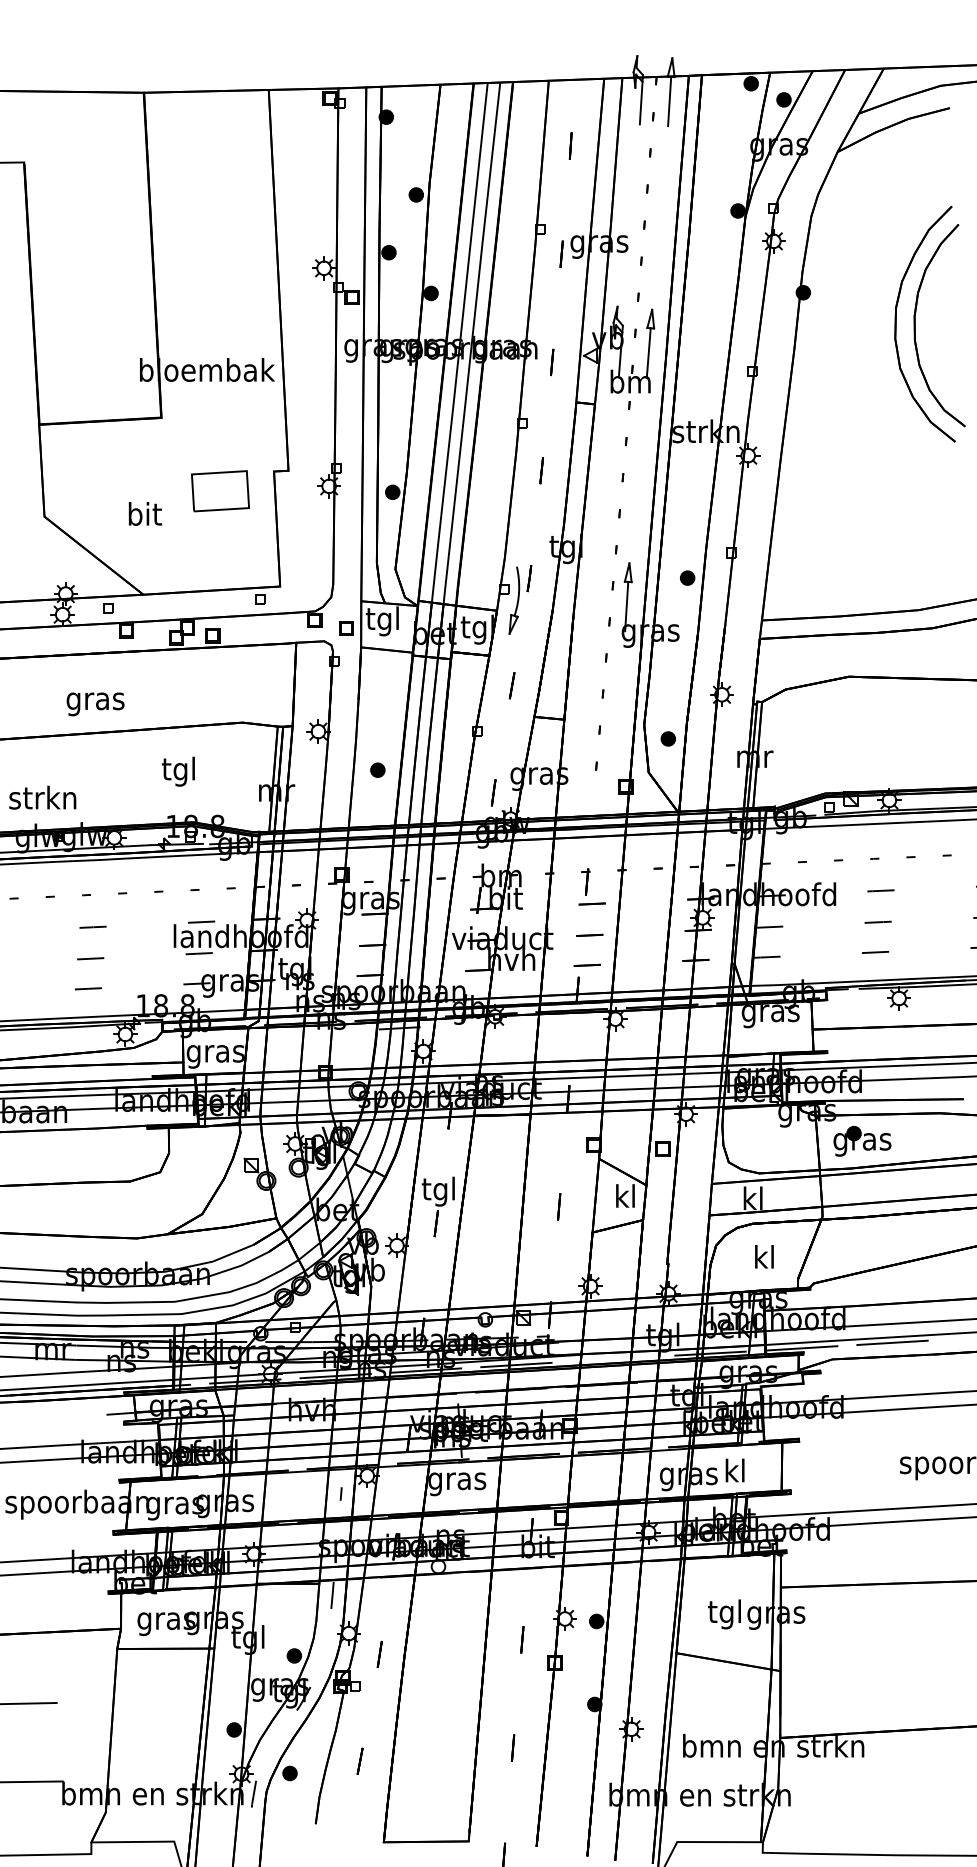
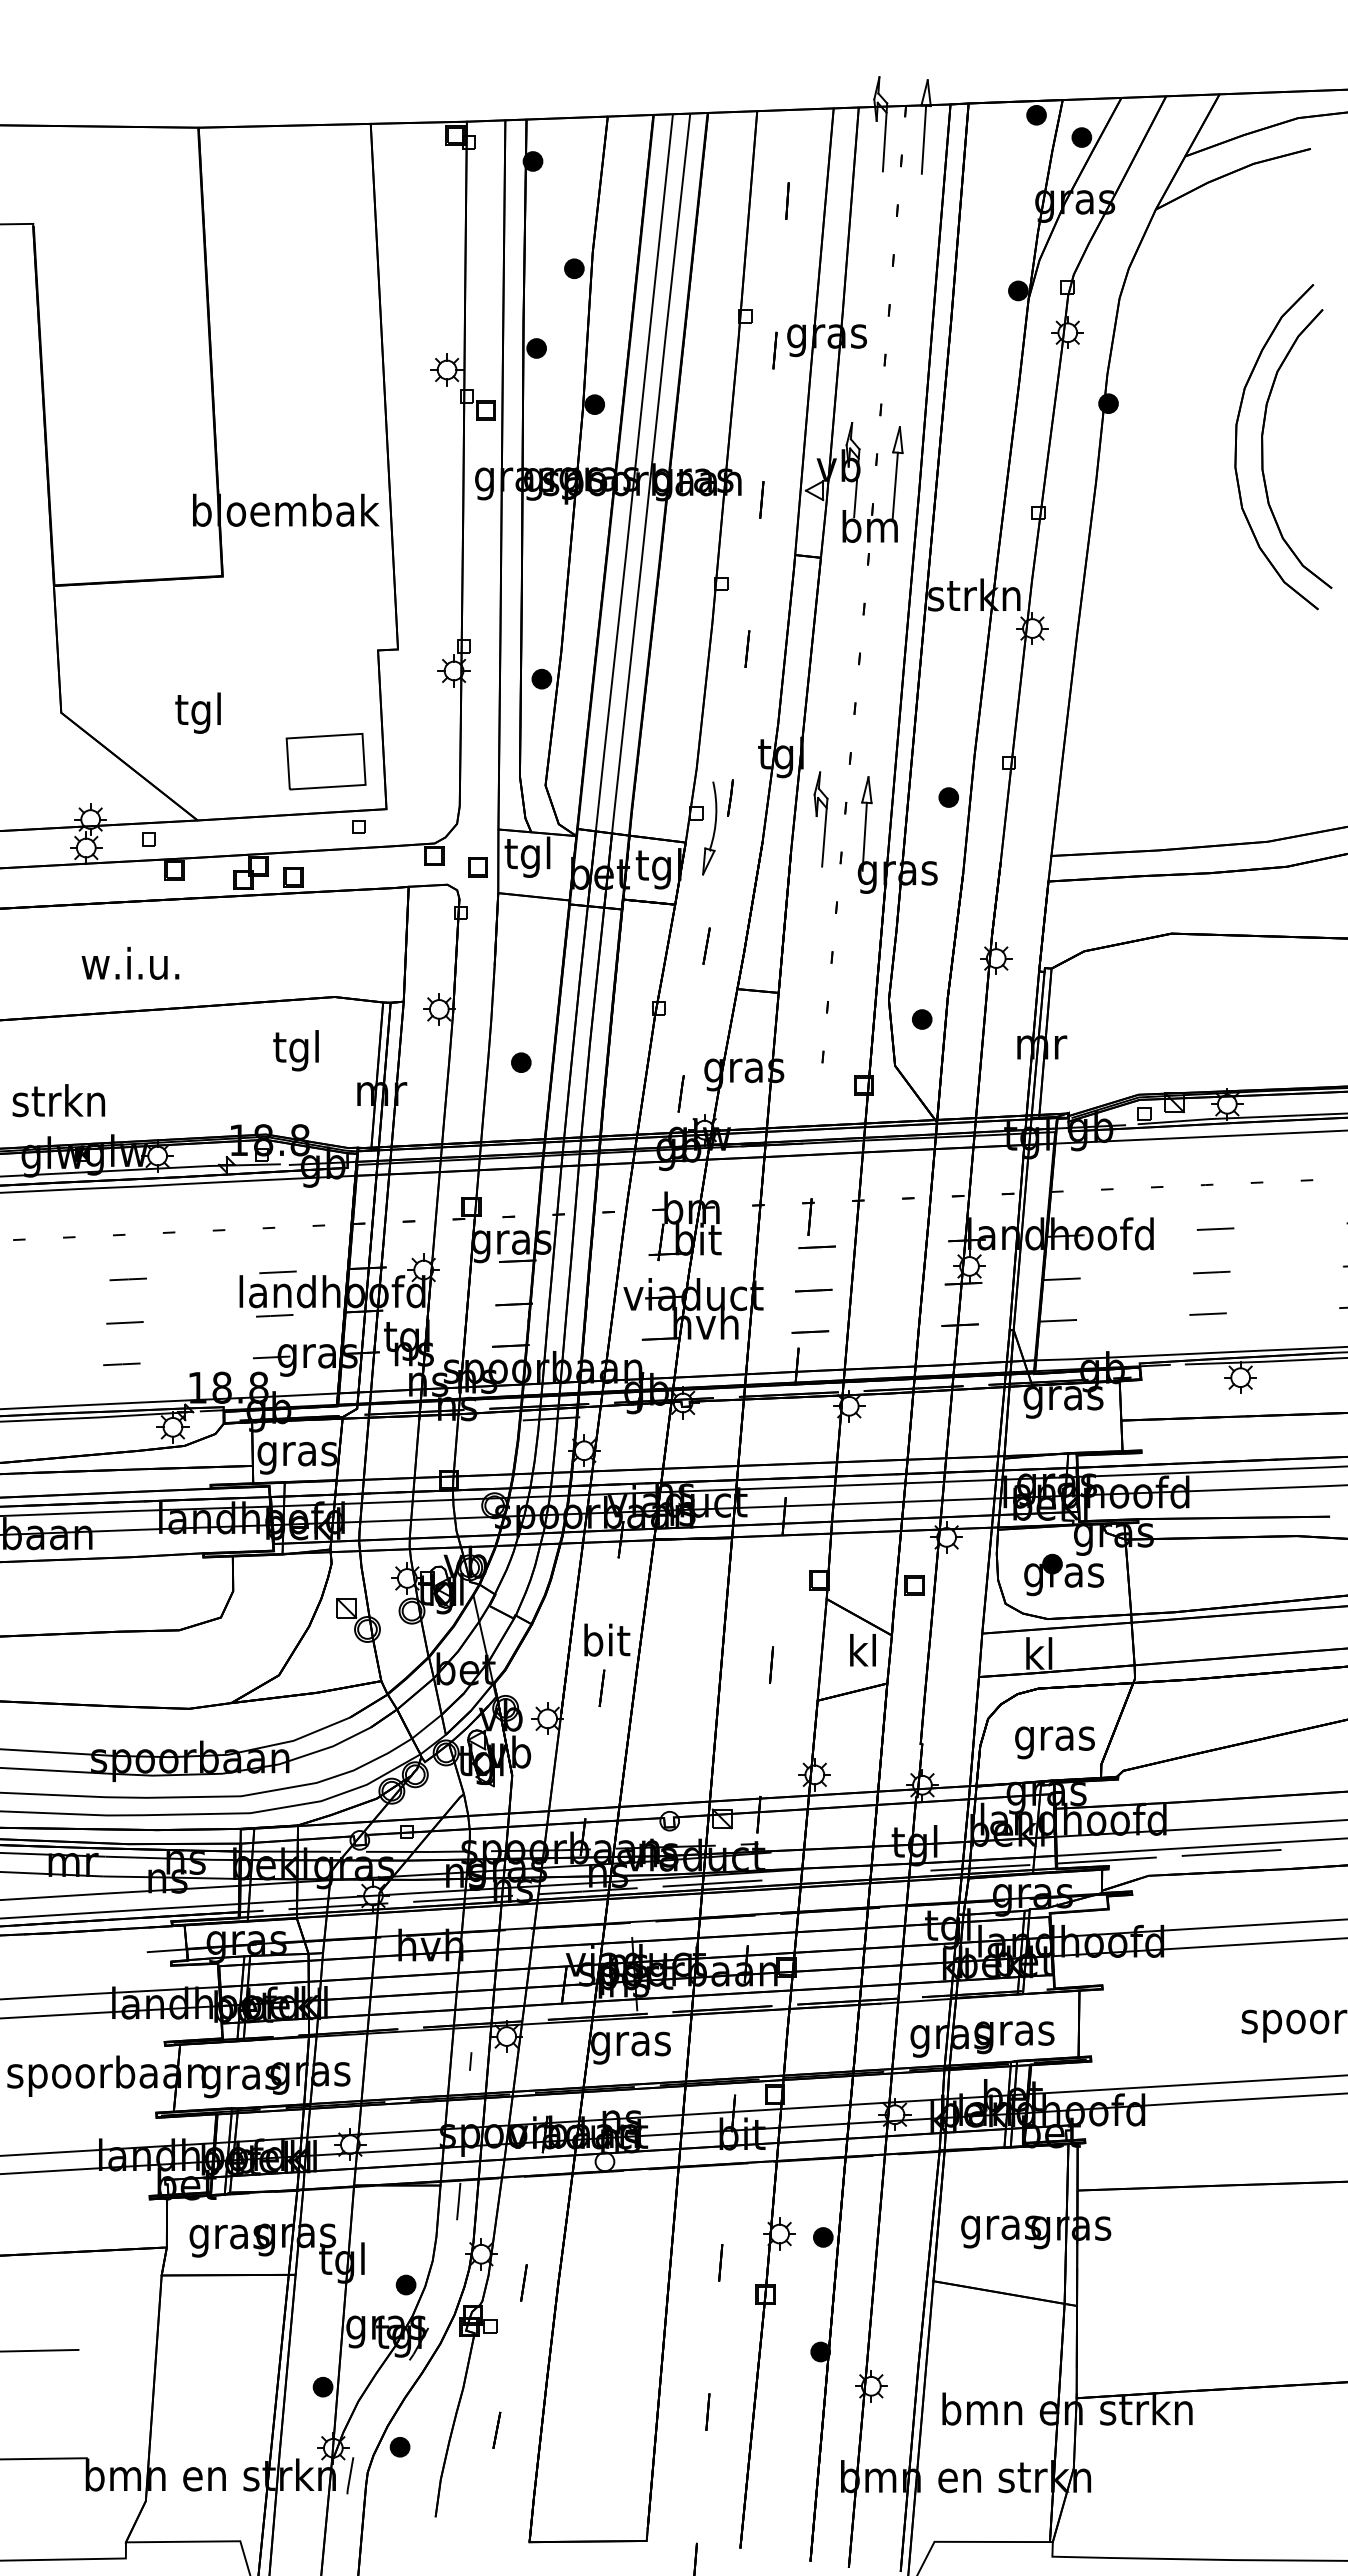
part: (220, 491) -> (325, 761), moved
text: (144, 516) -> (199, 712), bit -> tgl
part: (594, 594) -> (820, 819), added
text: (94, 701) -> (130, 967), gras -> w.i.u.
text: (178, 771) -> (295, 1050), moved
part: (862, 1141) -> (1064, 1574), moved
text: (439, 1191) -> (606, 1644), tgl -> bit
text: (764, 1259) -> (1054, 1738), kl -> gras
text: (735, 1473) -> (1014, 2033), kl -> gras
text: (725, 1614) -> (1000, 2227), tgl -> gras

